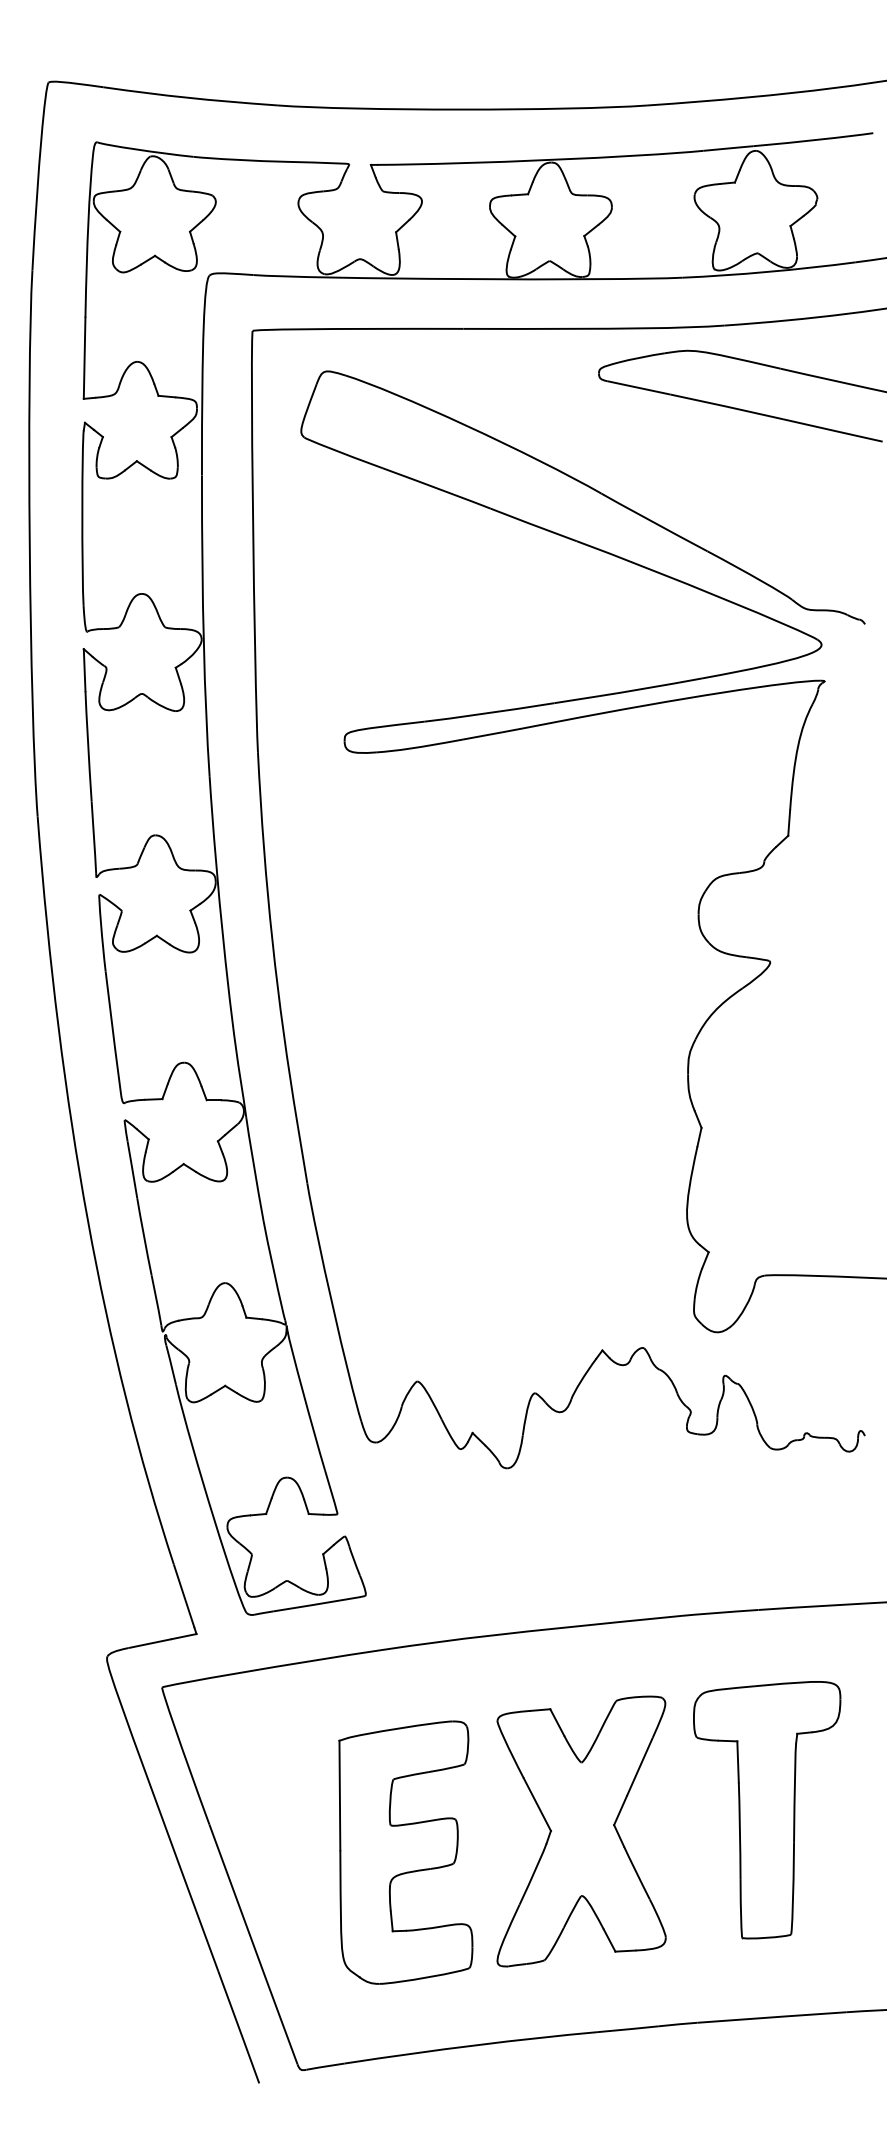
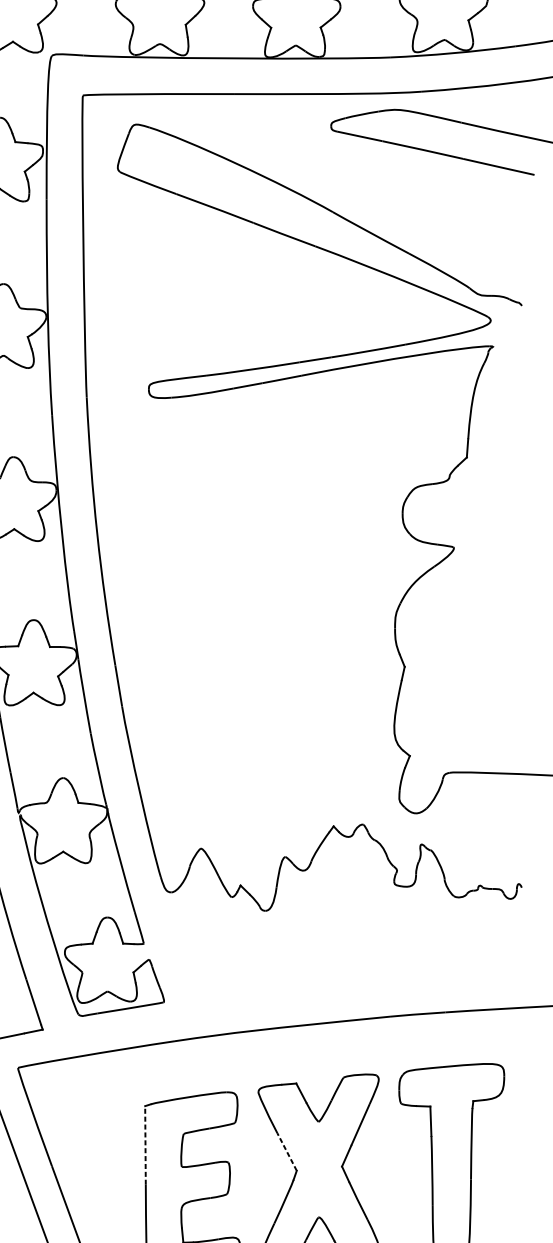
line: (339, 1795) -> (145, 1145), solid -> dashed
line: (537, 1804) -> (287, 1151), solid -> dashed

